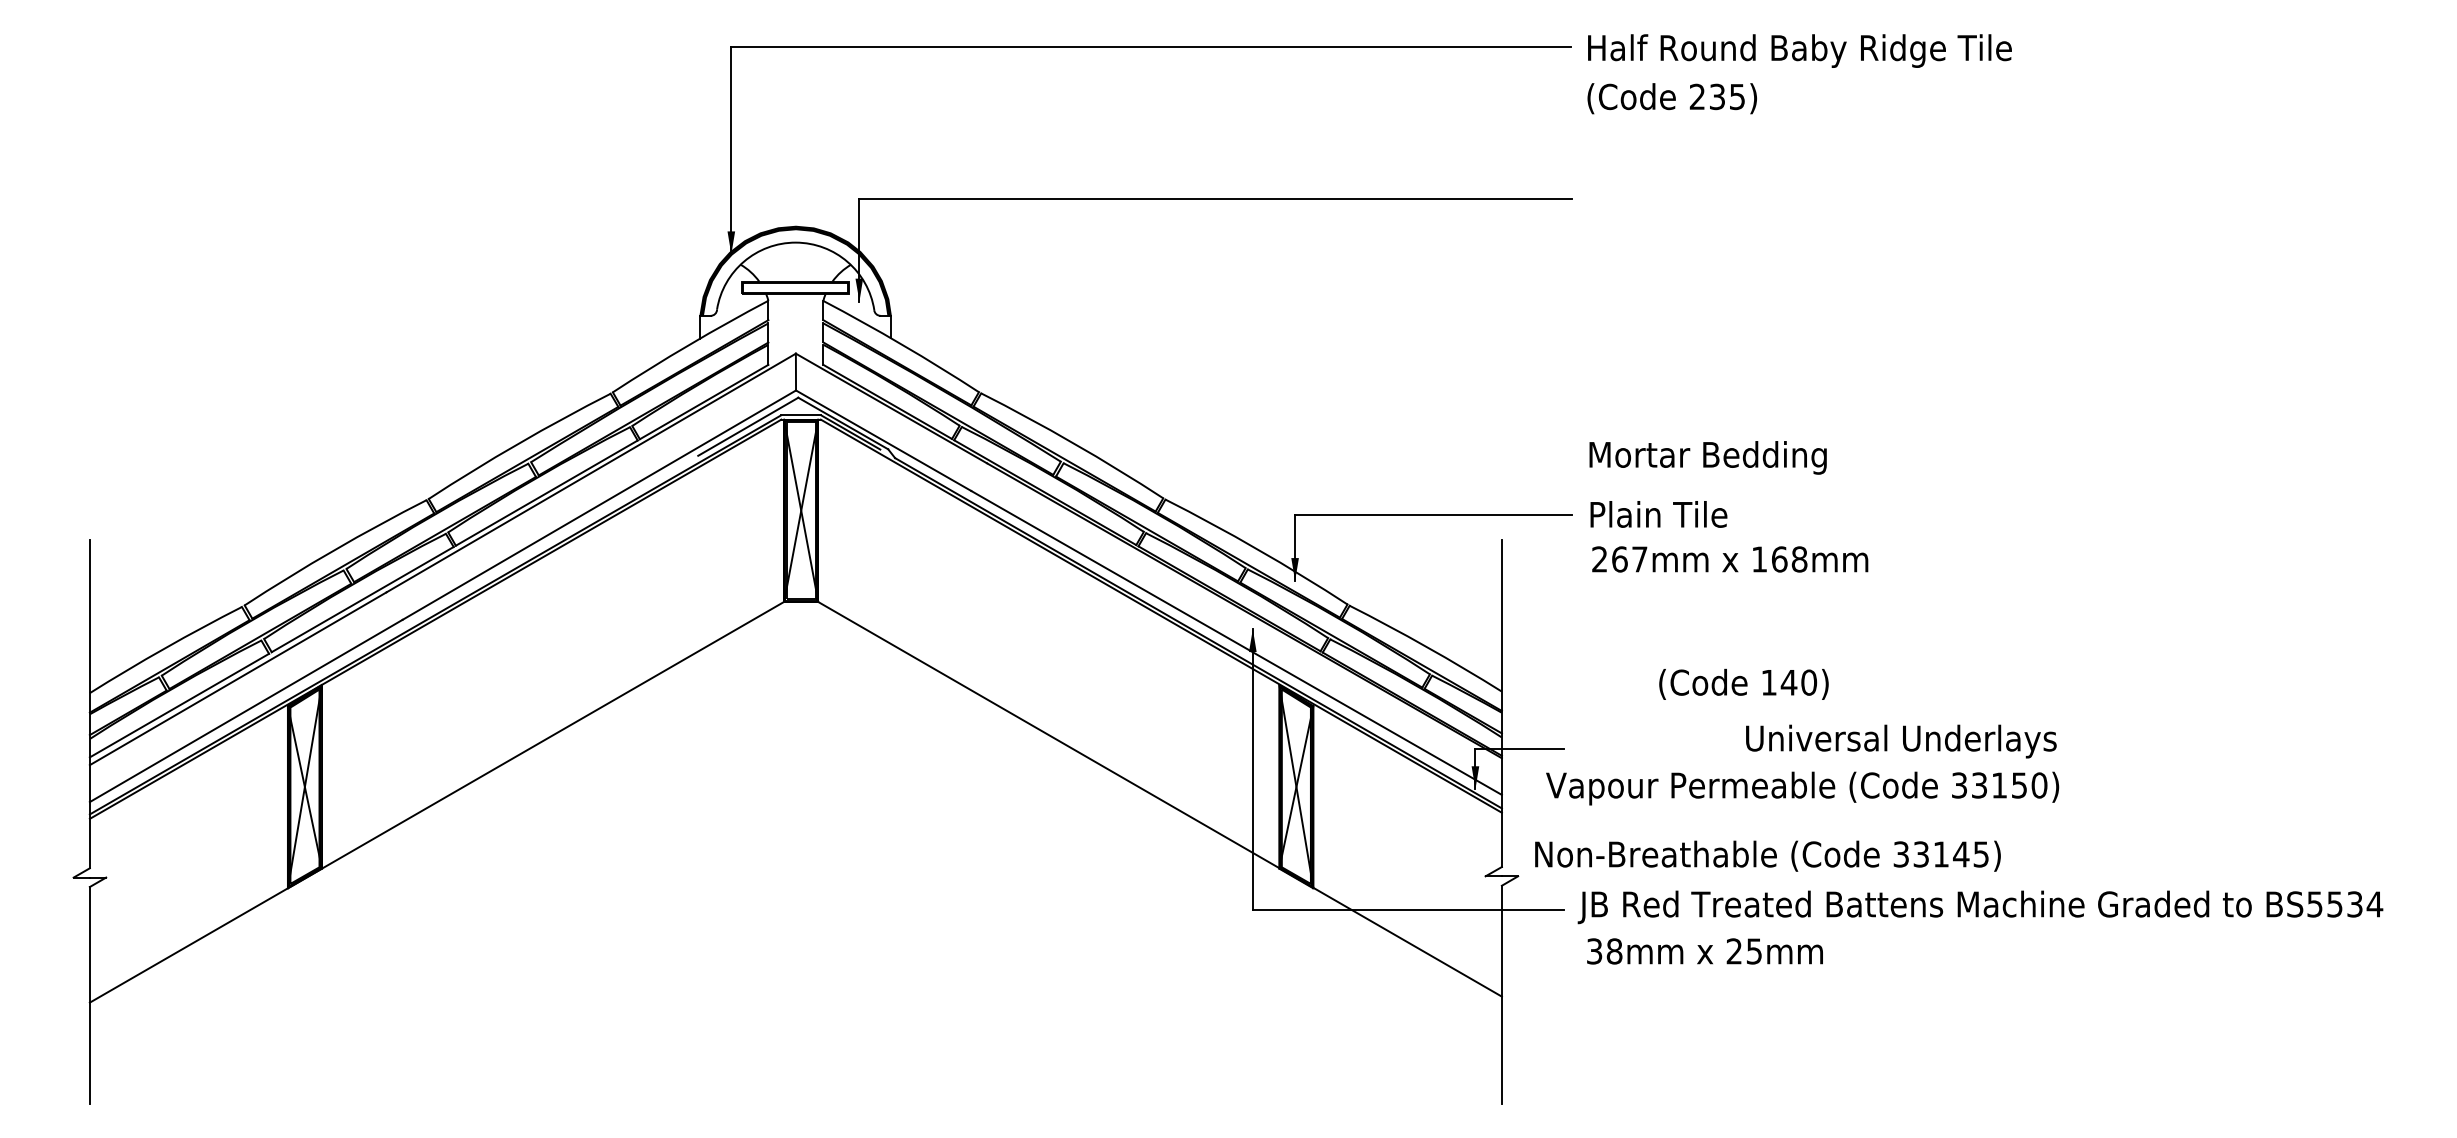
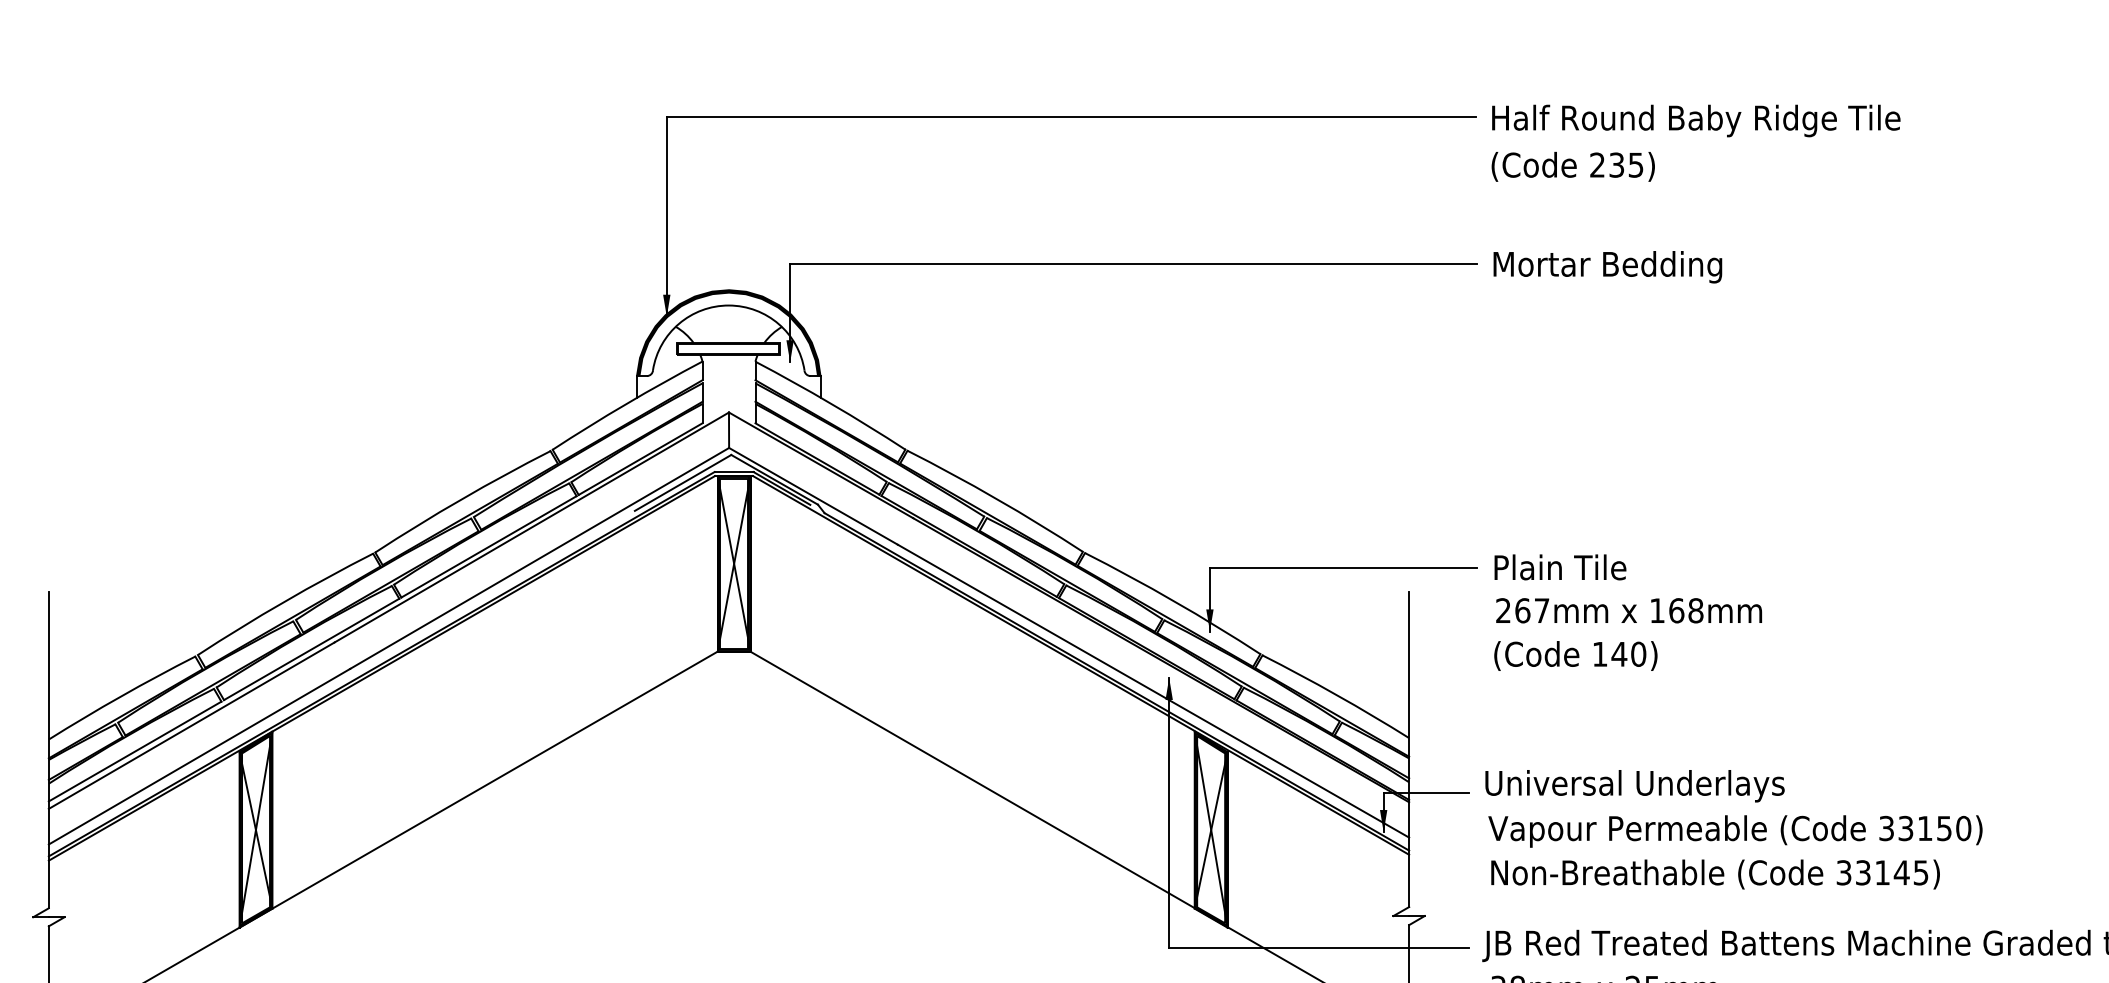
text: (1707, 457) -> (1607, 266), moved
text: (1743, 683) -> (1575, 655), moved
text: (1901, 741) -> (1635, 786), moved
text: (1802, 788) -> (1735, 831), moved
text: (1767, 855) -> (1715, 873), moved

